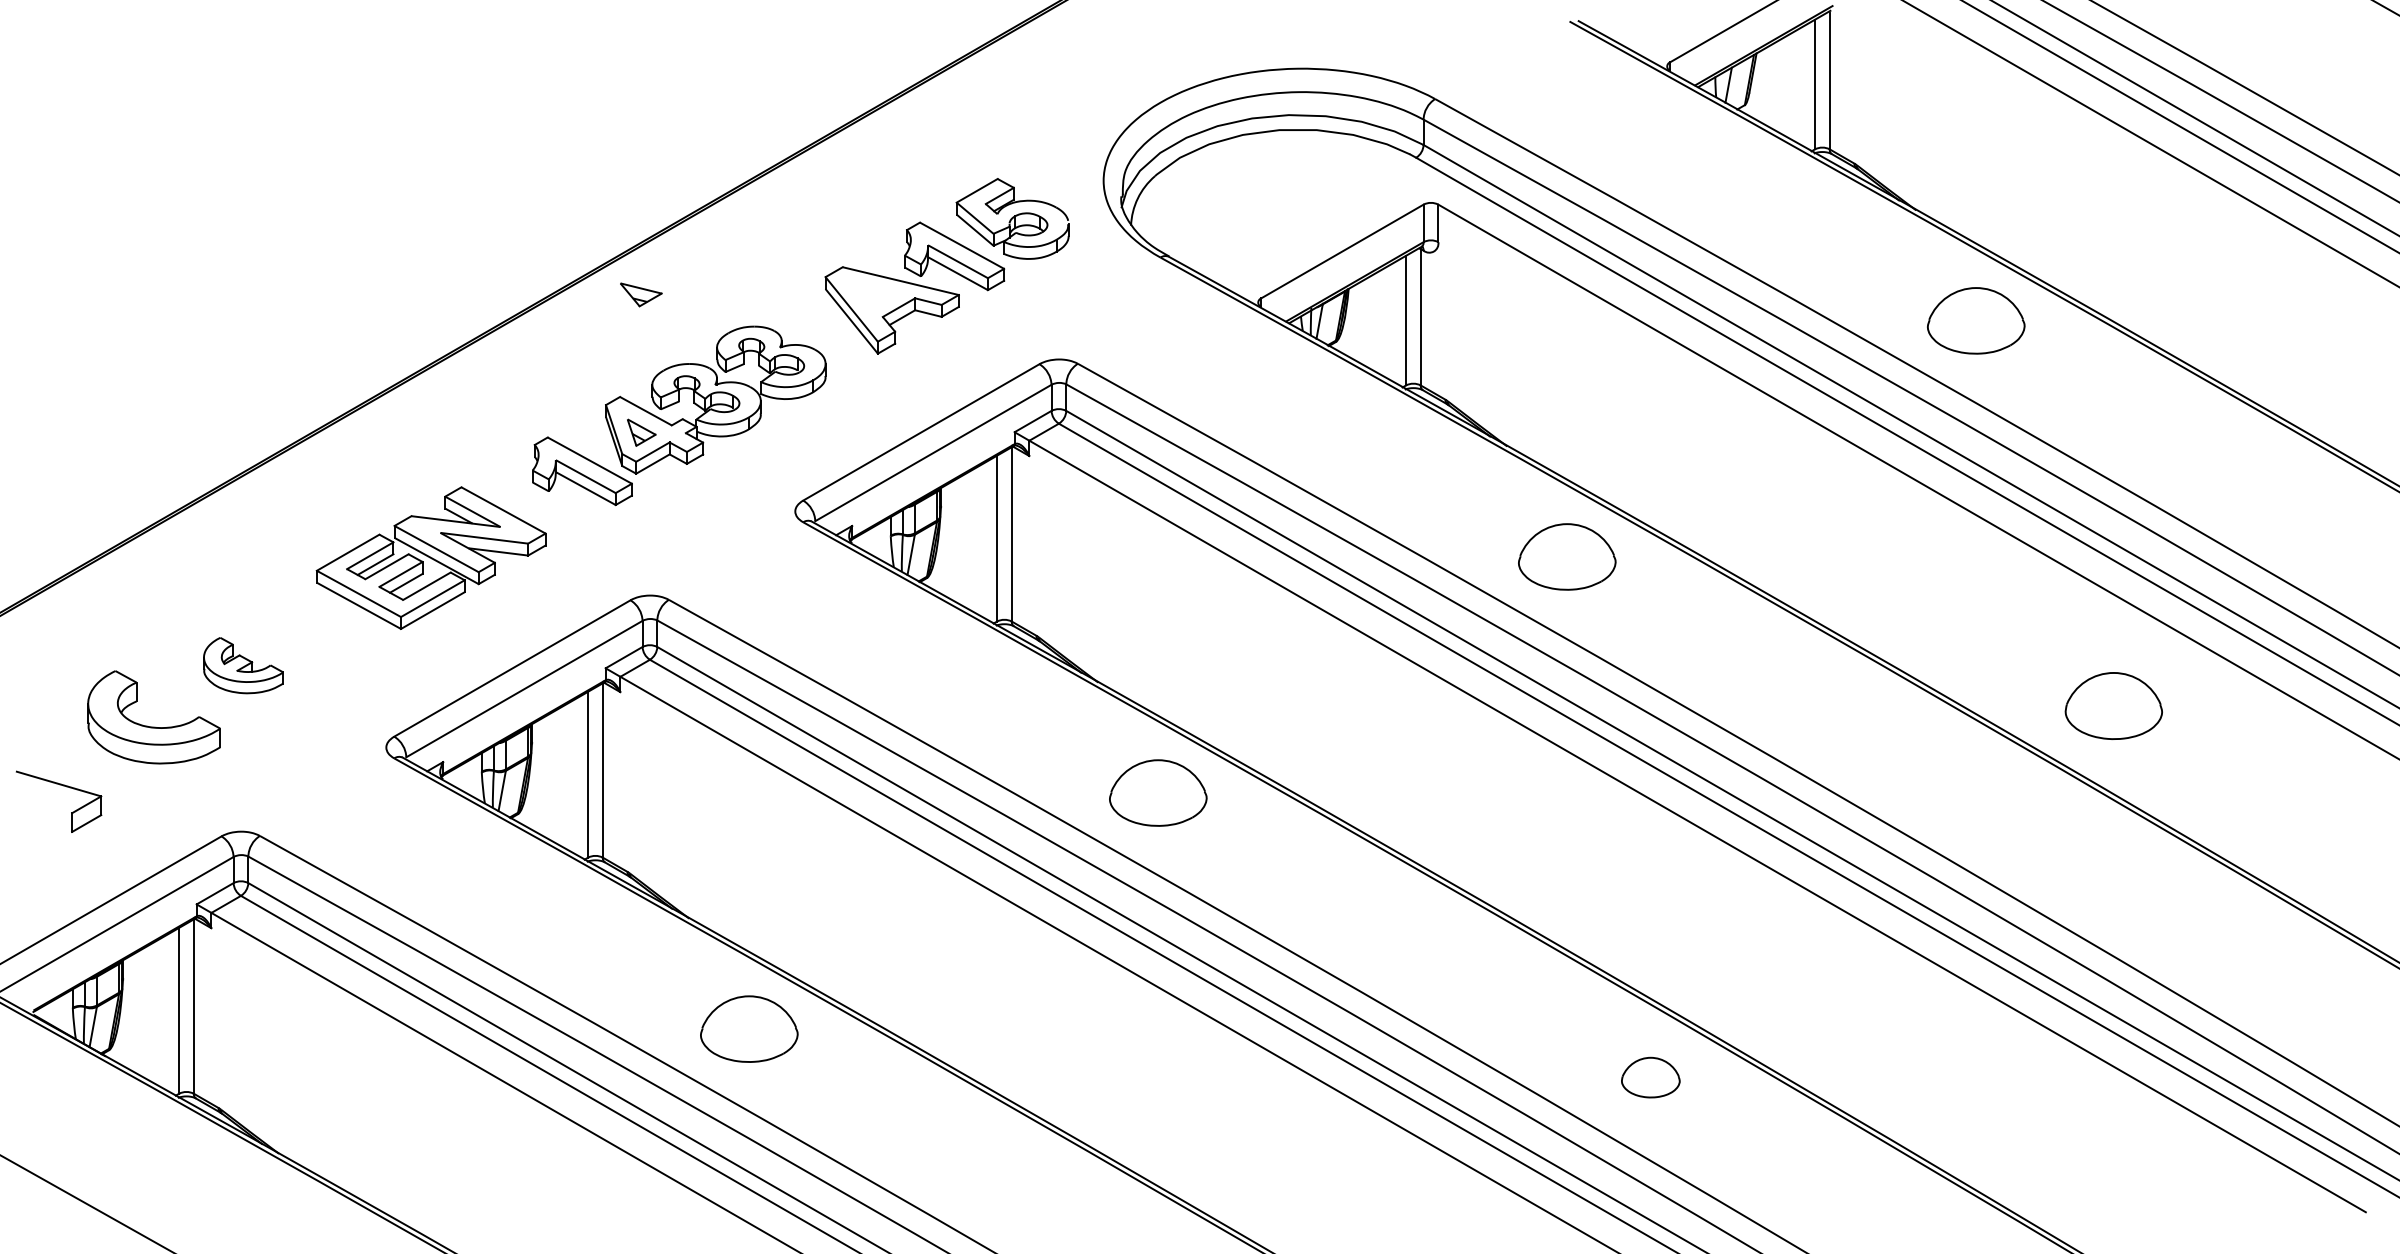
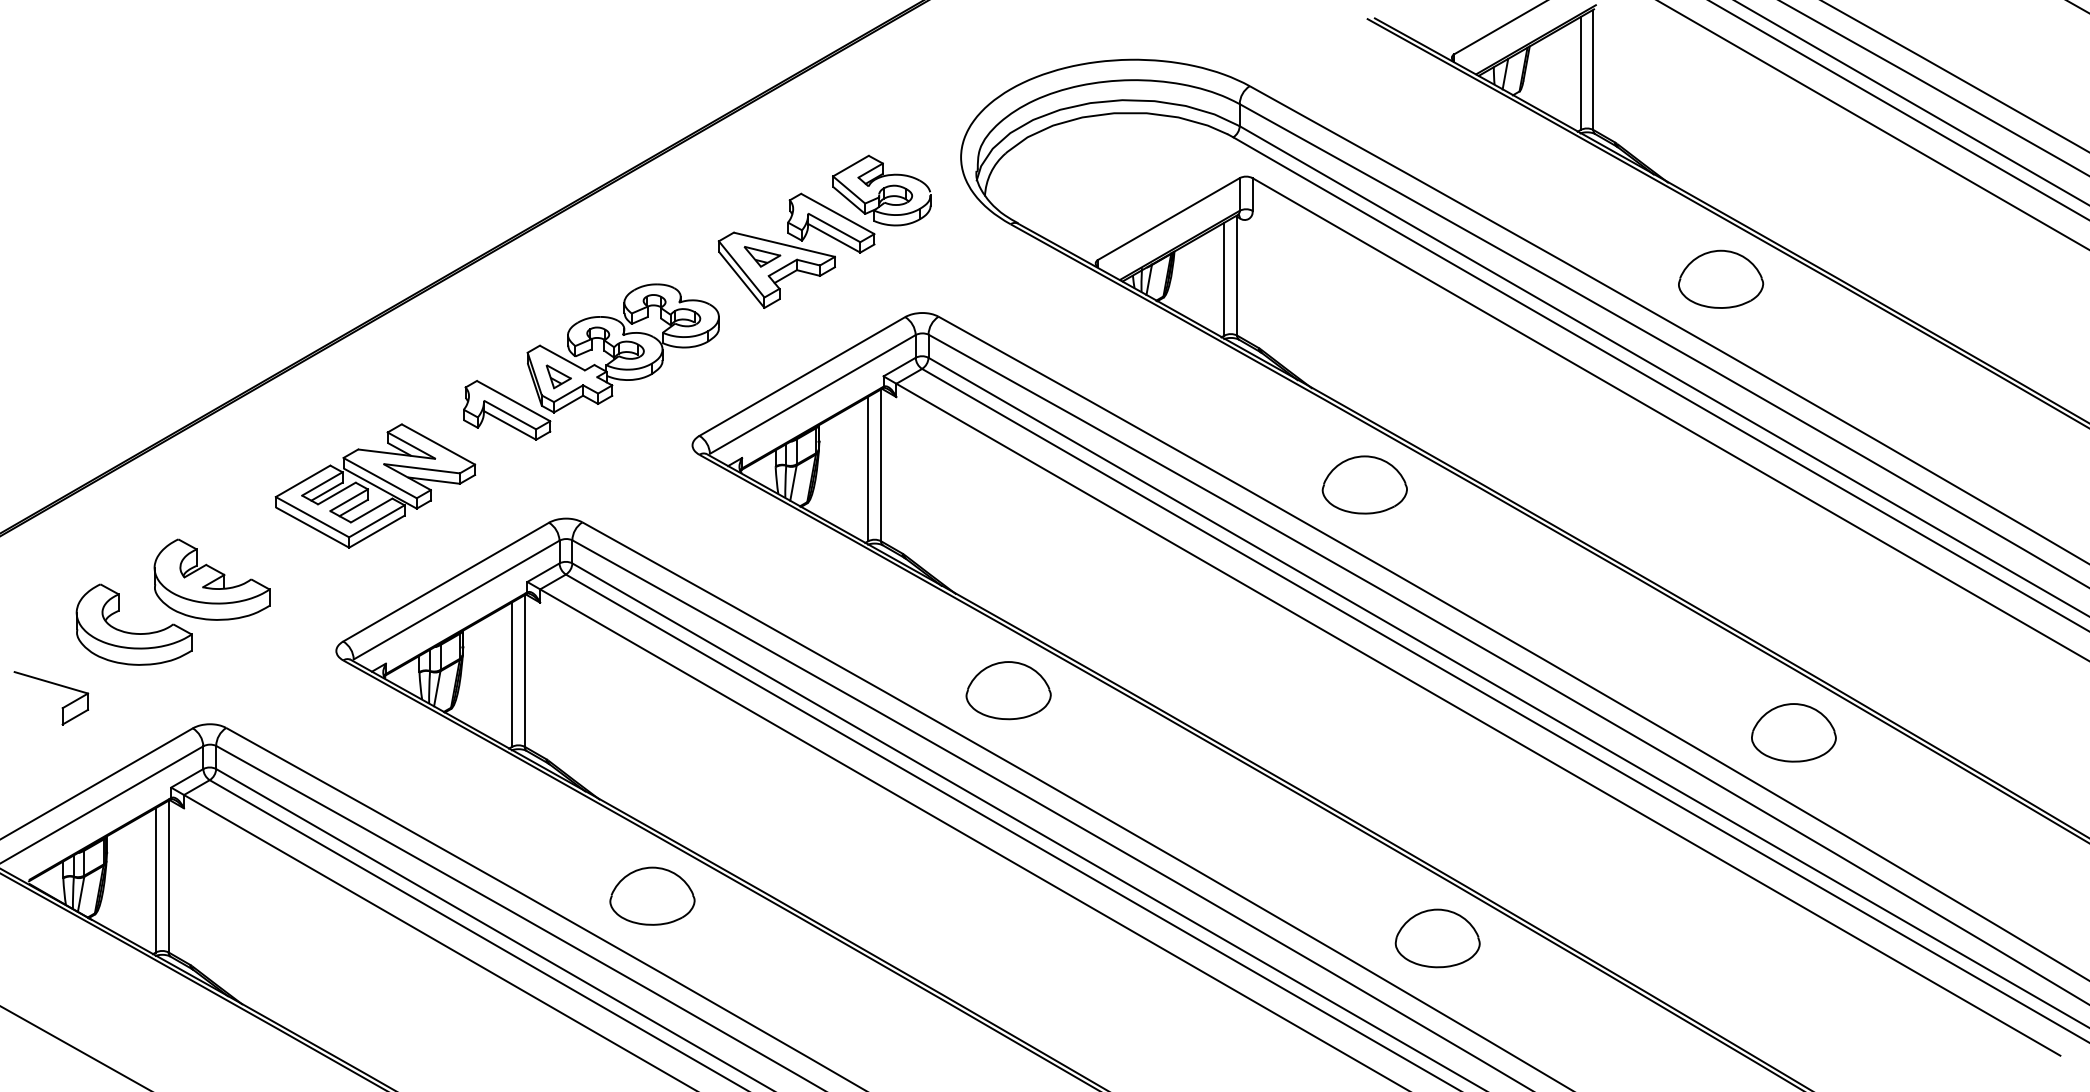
part: (641, 294) -> (762, 256), moved
part: (242, 665) -> (211, 579), size x1.67
part: (2113, 705) -> (1793, 732), moved
part: (1650, 1077) -> (1437, 938), size x1.67

